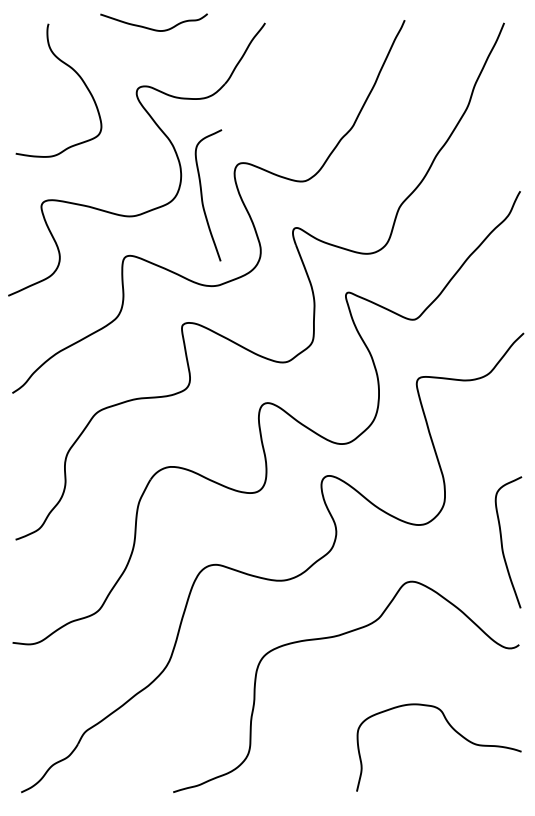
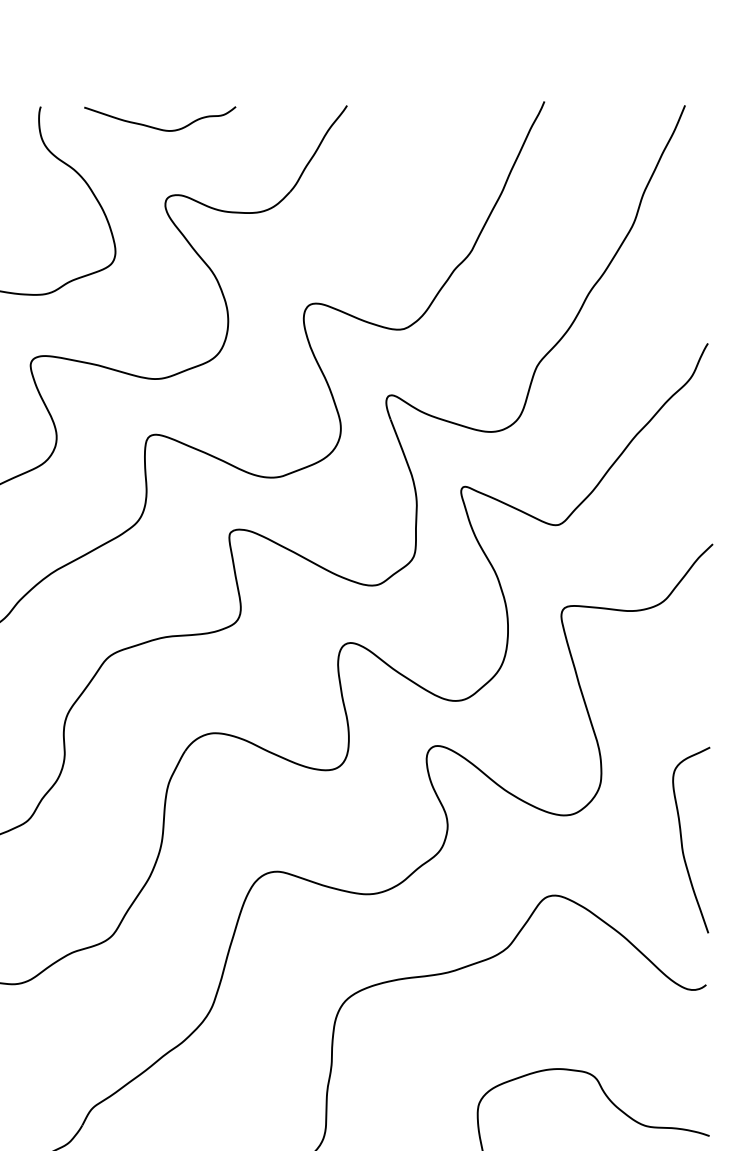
curve: (152, 28) -> (157, 127), moved
curve: (202, 195) -> (258, 349), removed

